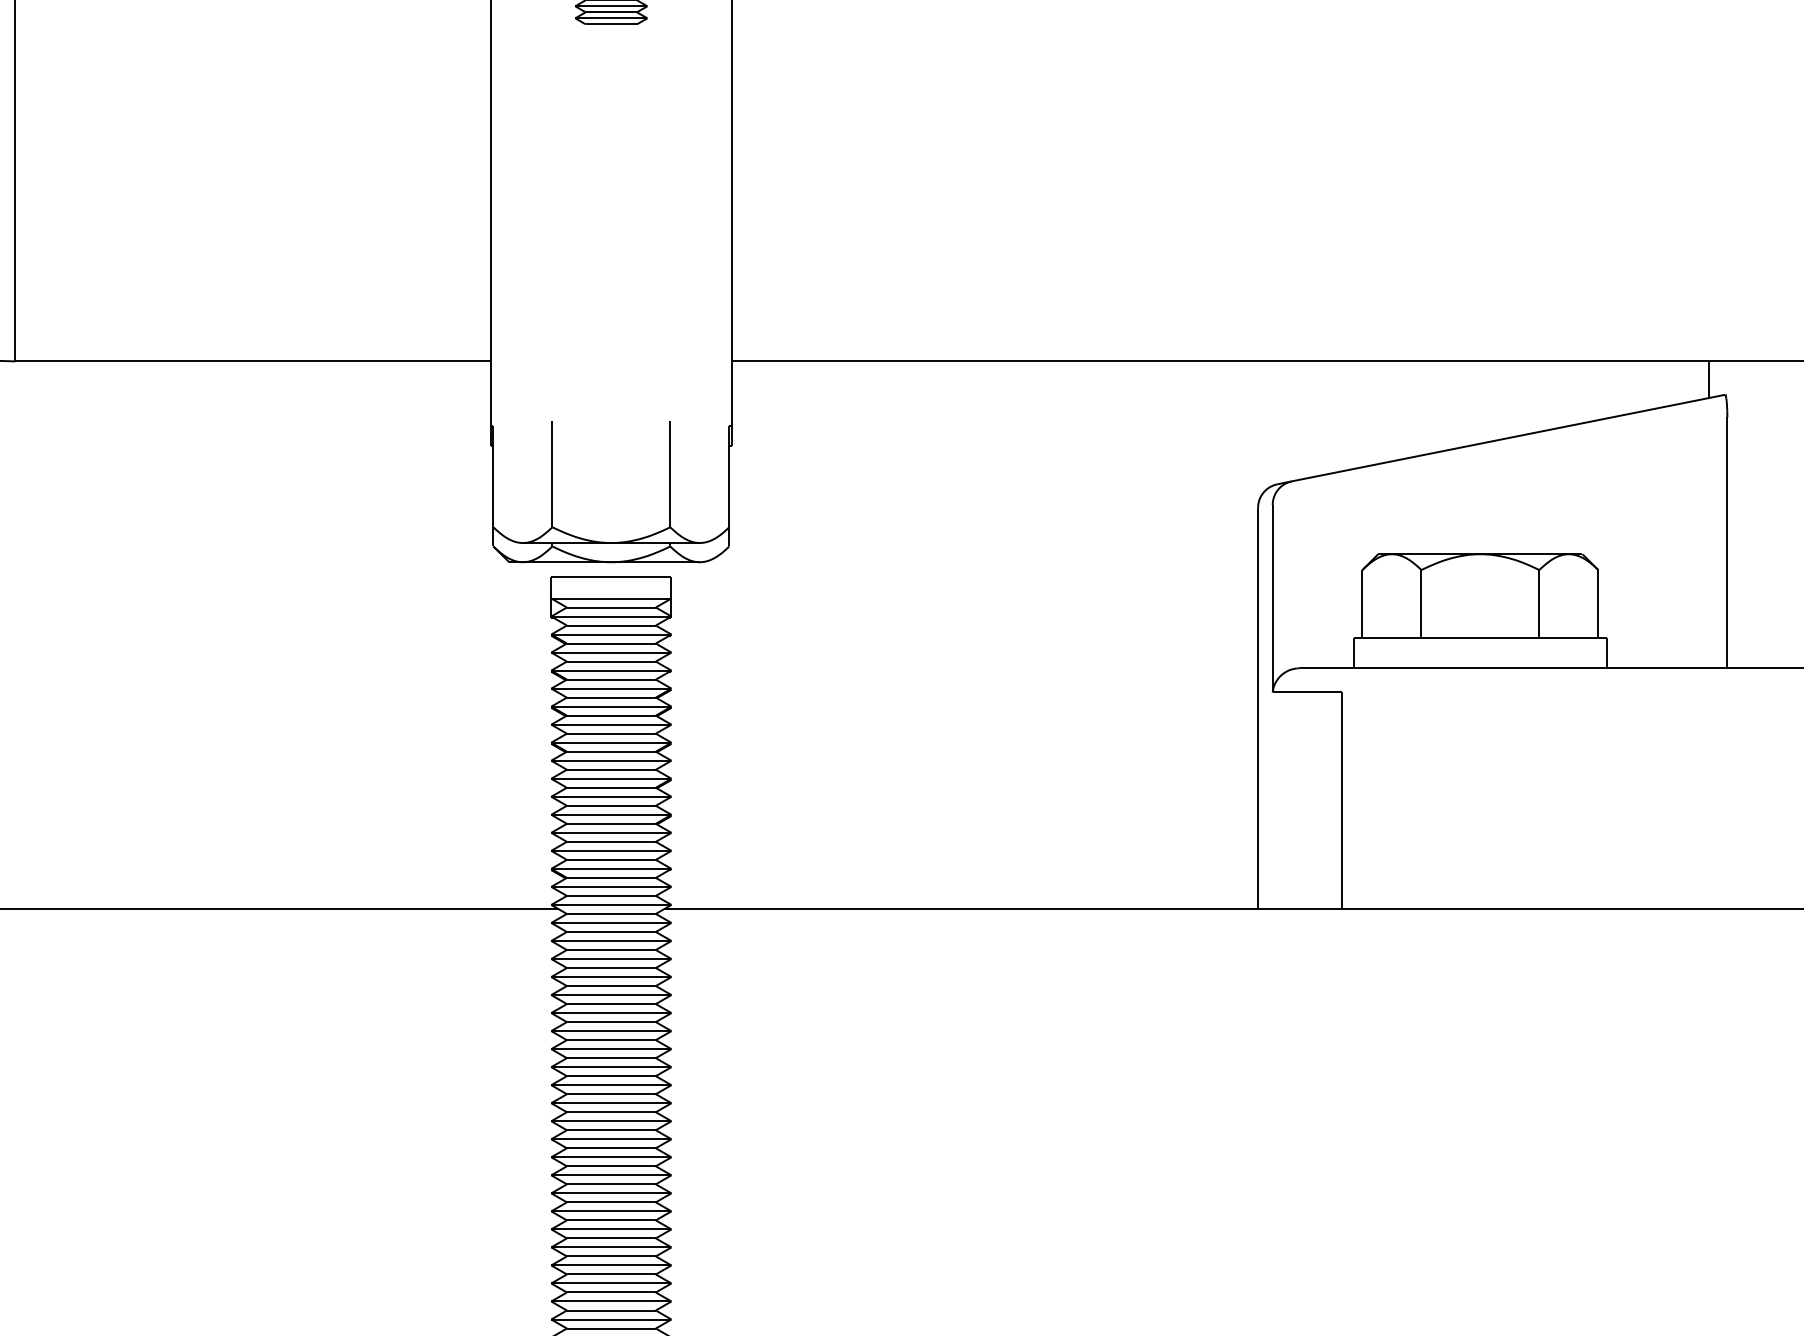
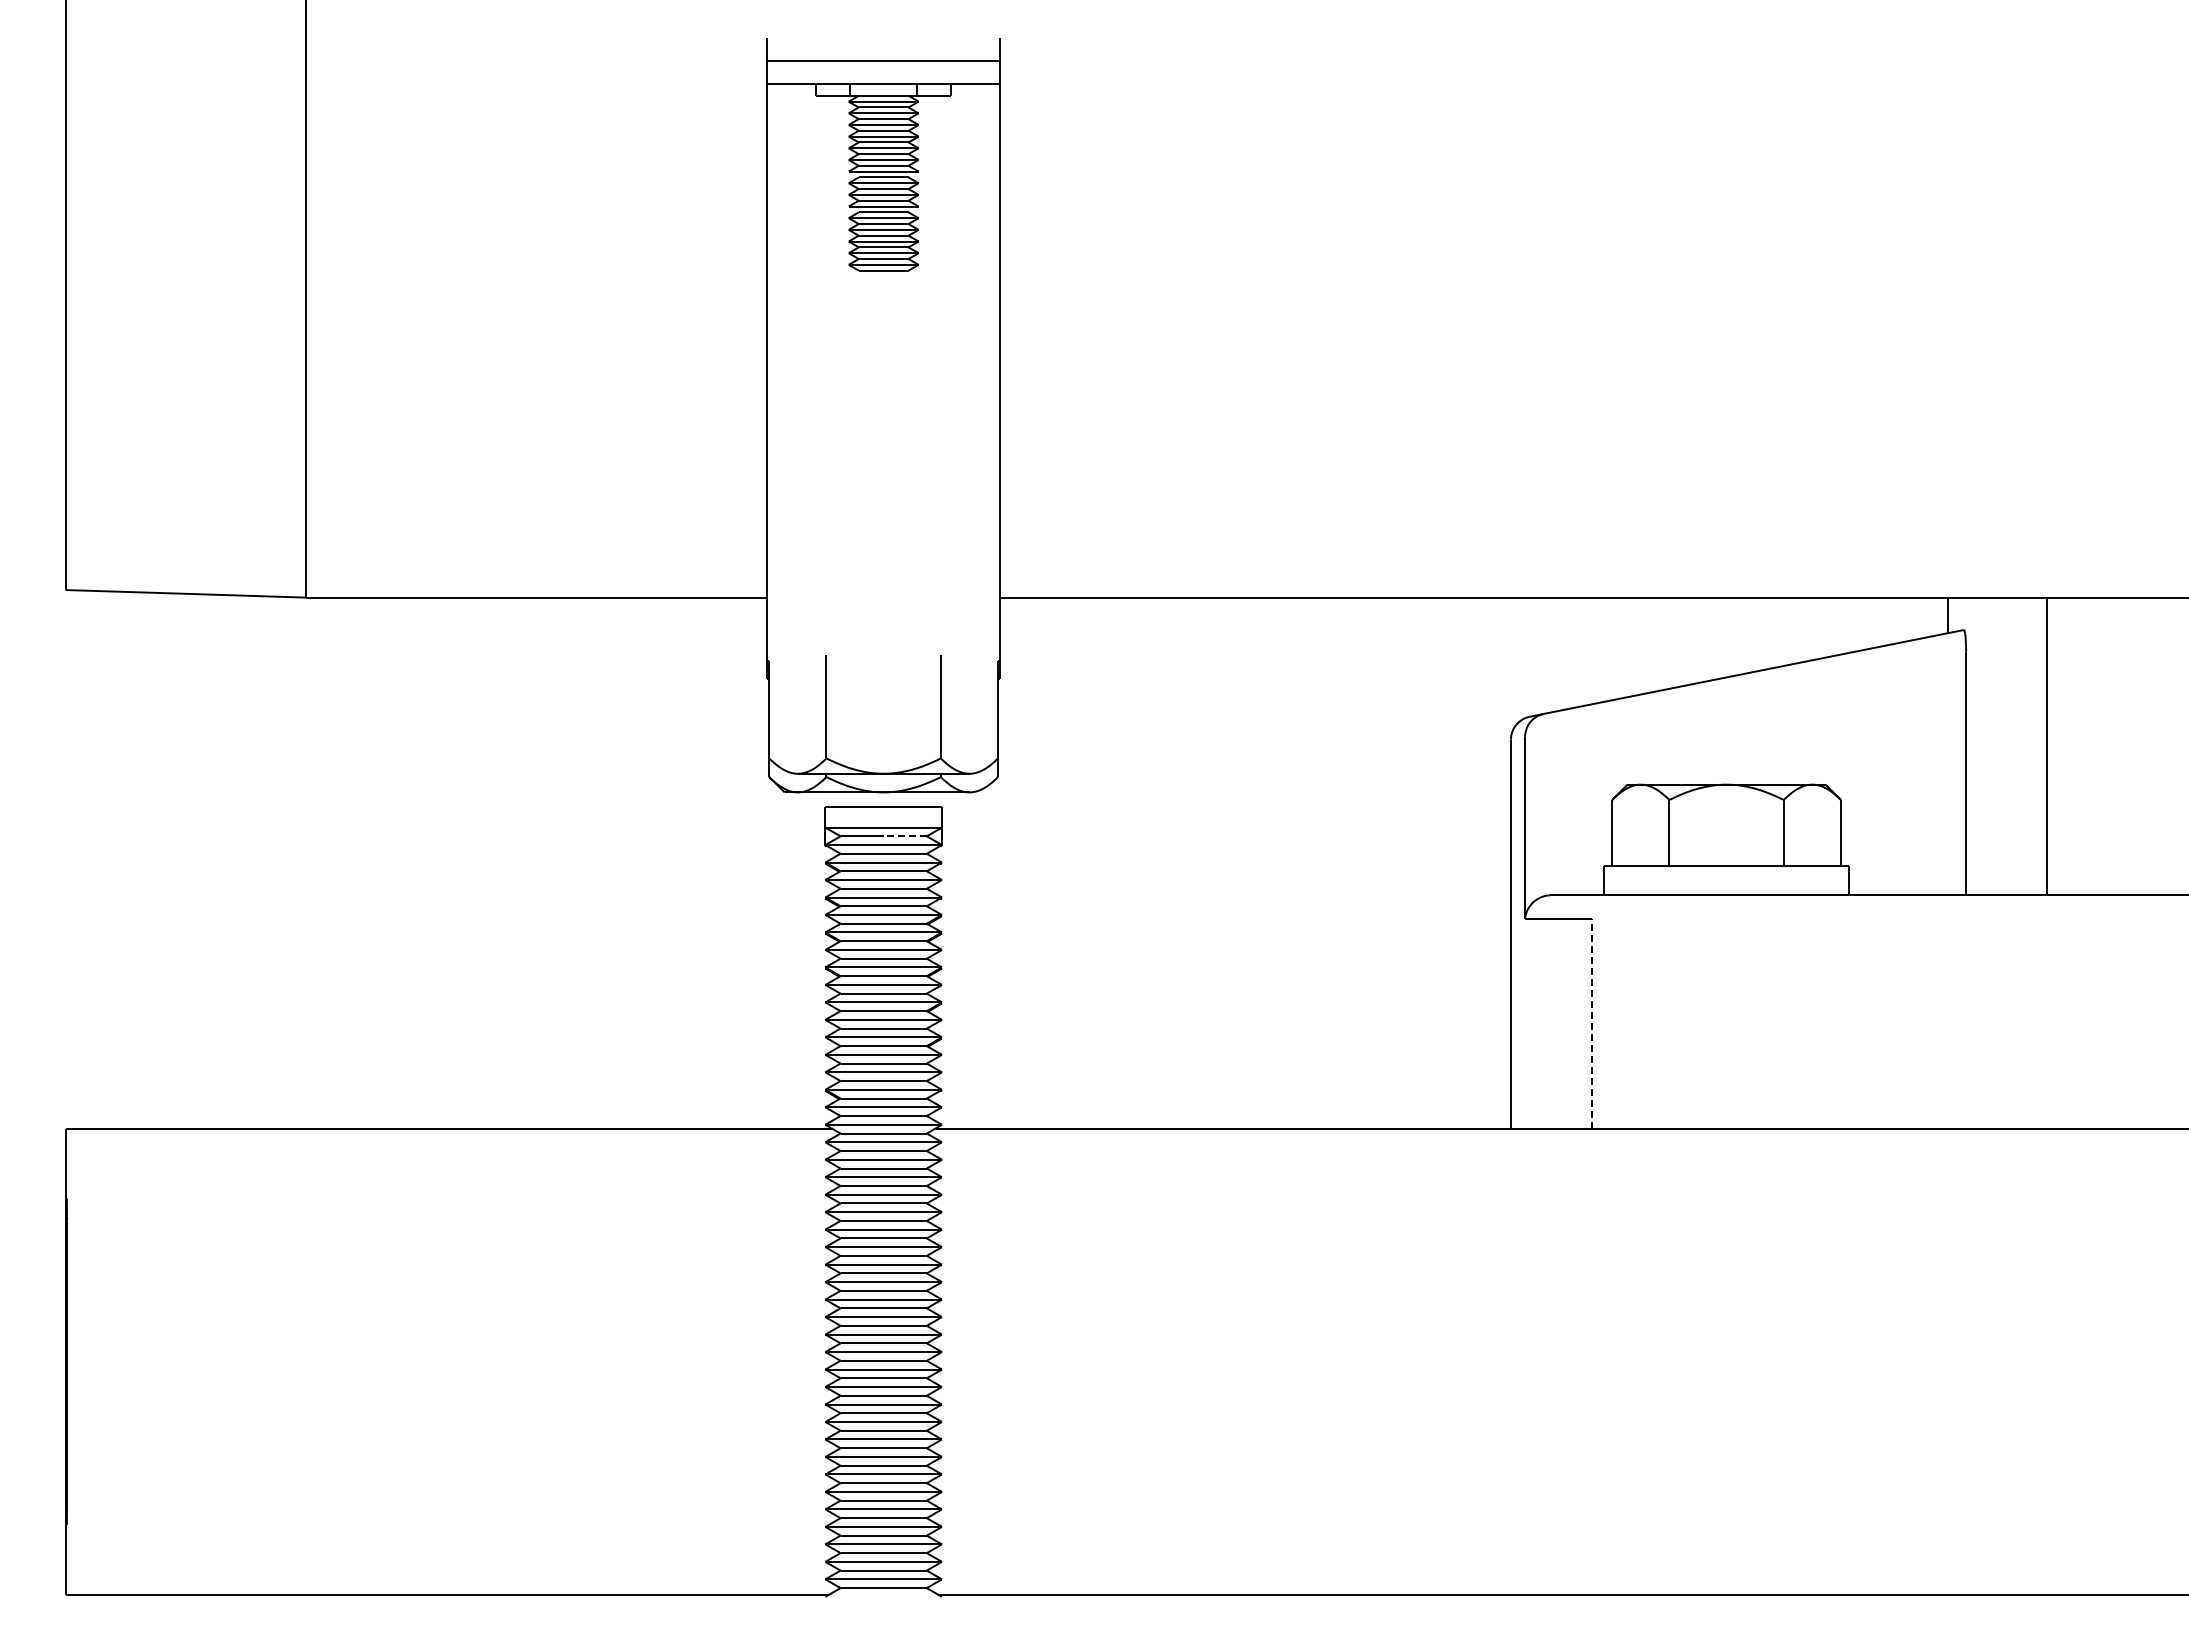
line: (633, 607) -> (905, 836), solid -> dashed
line: (1342, 800) -> (1592, 1023), solid -> dashed

